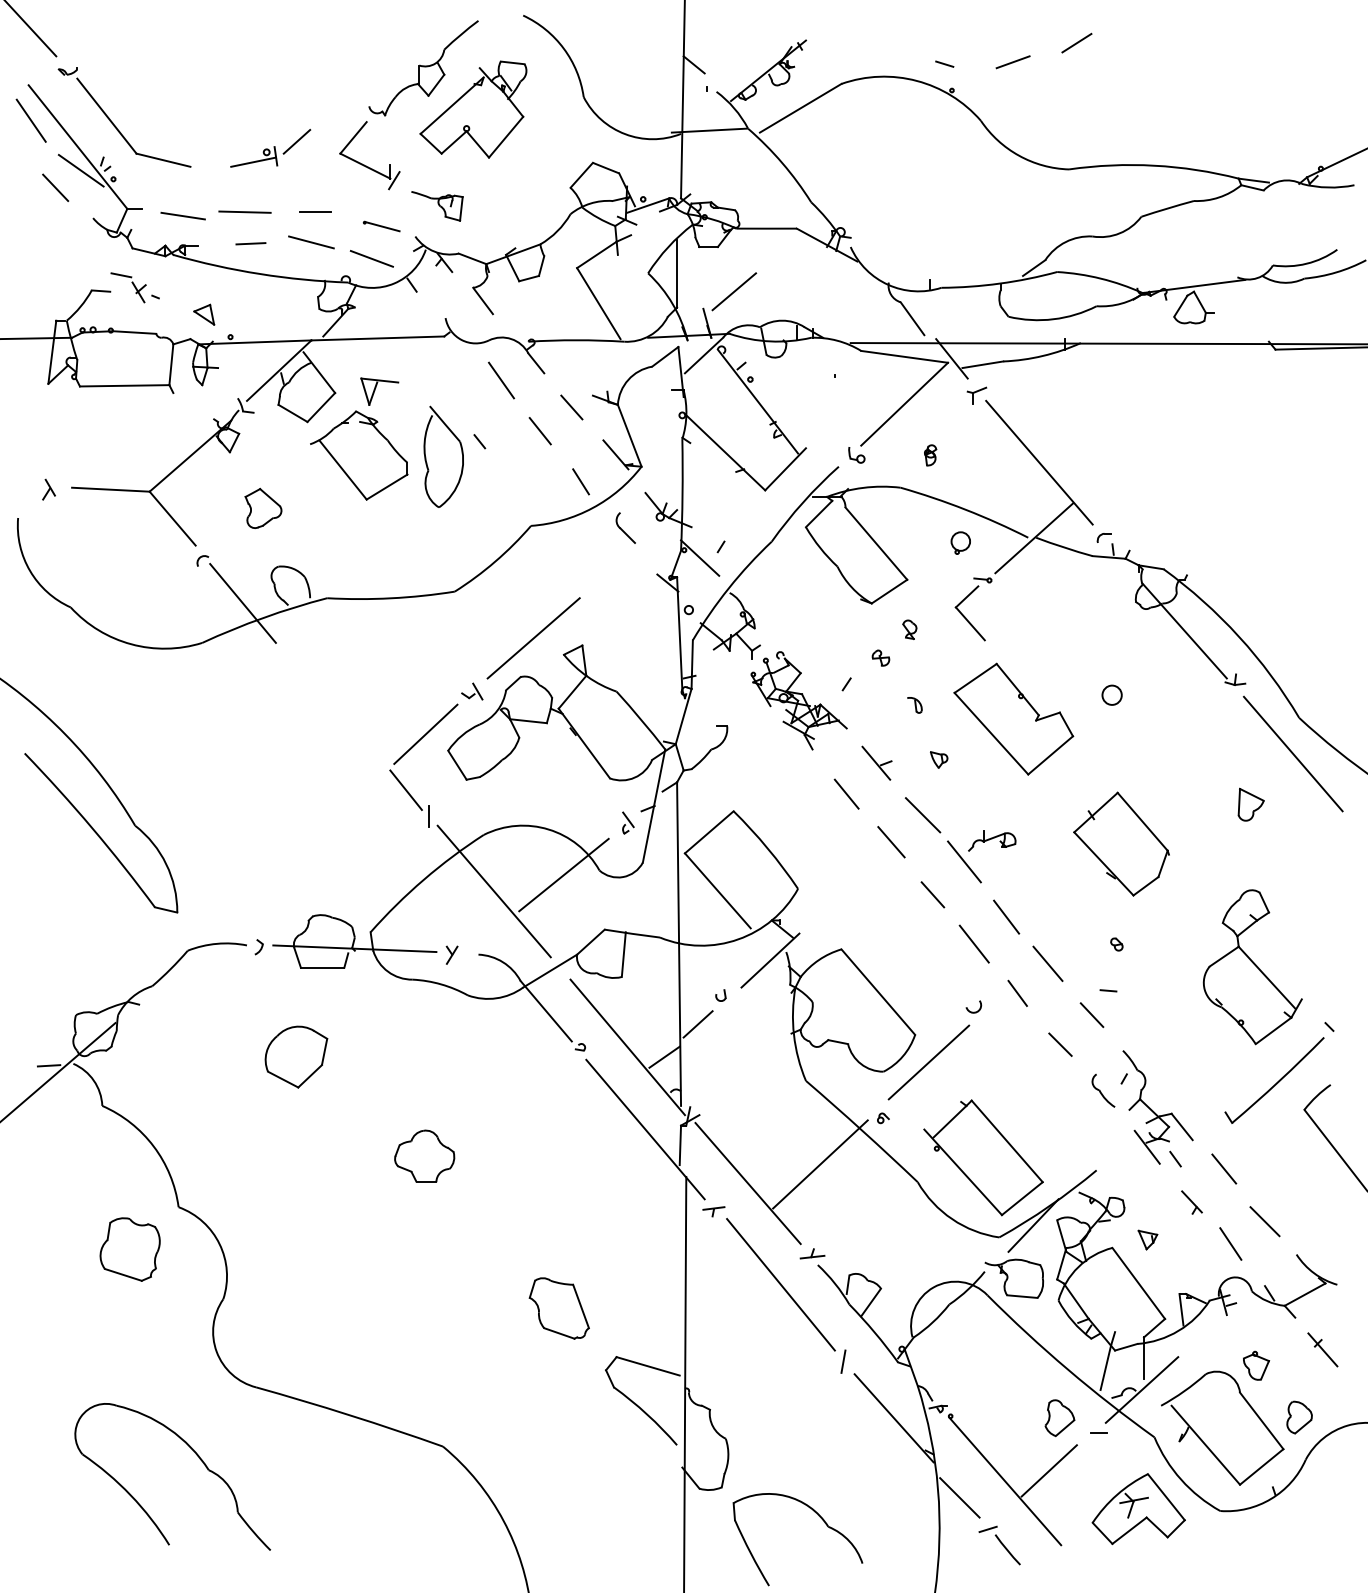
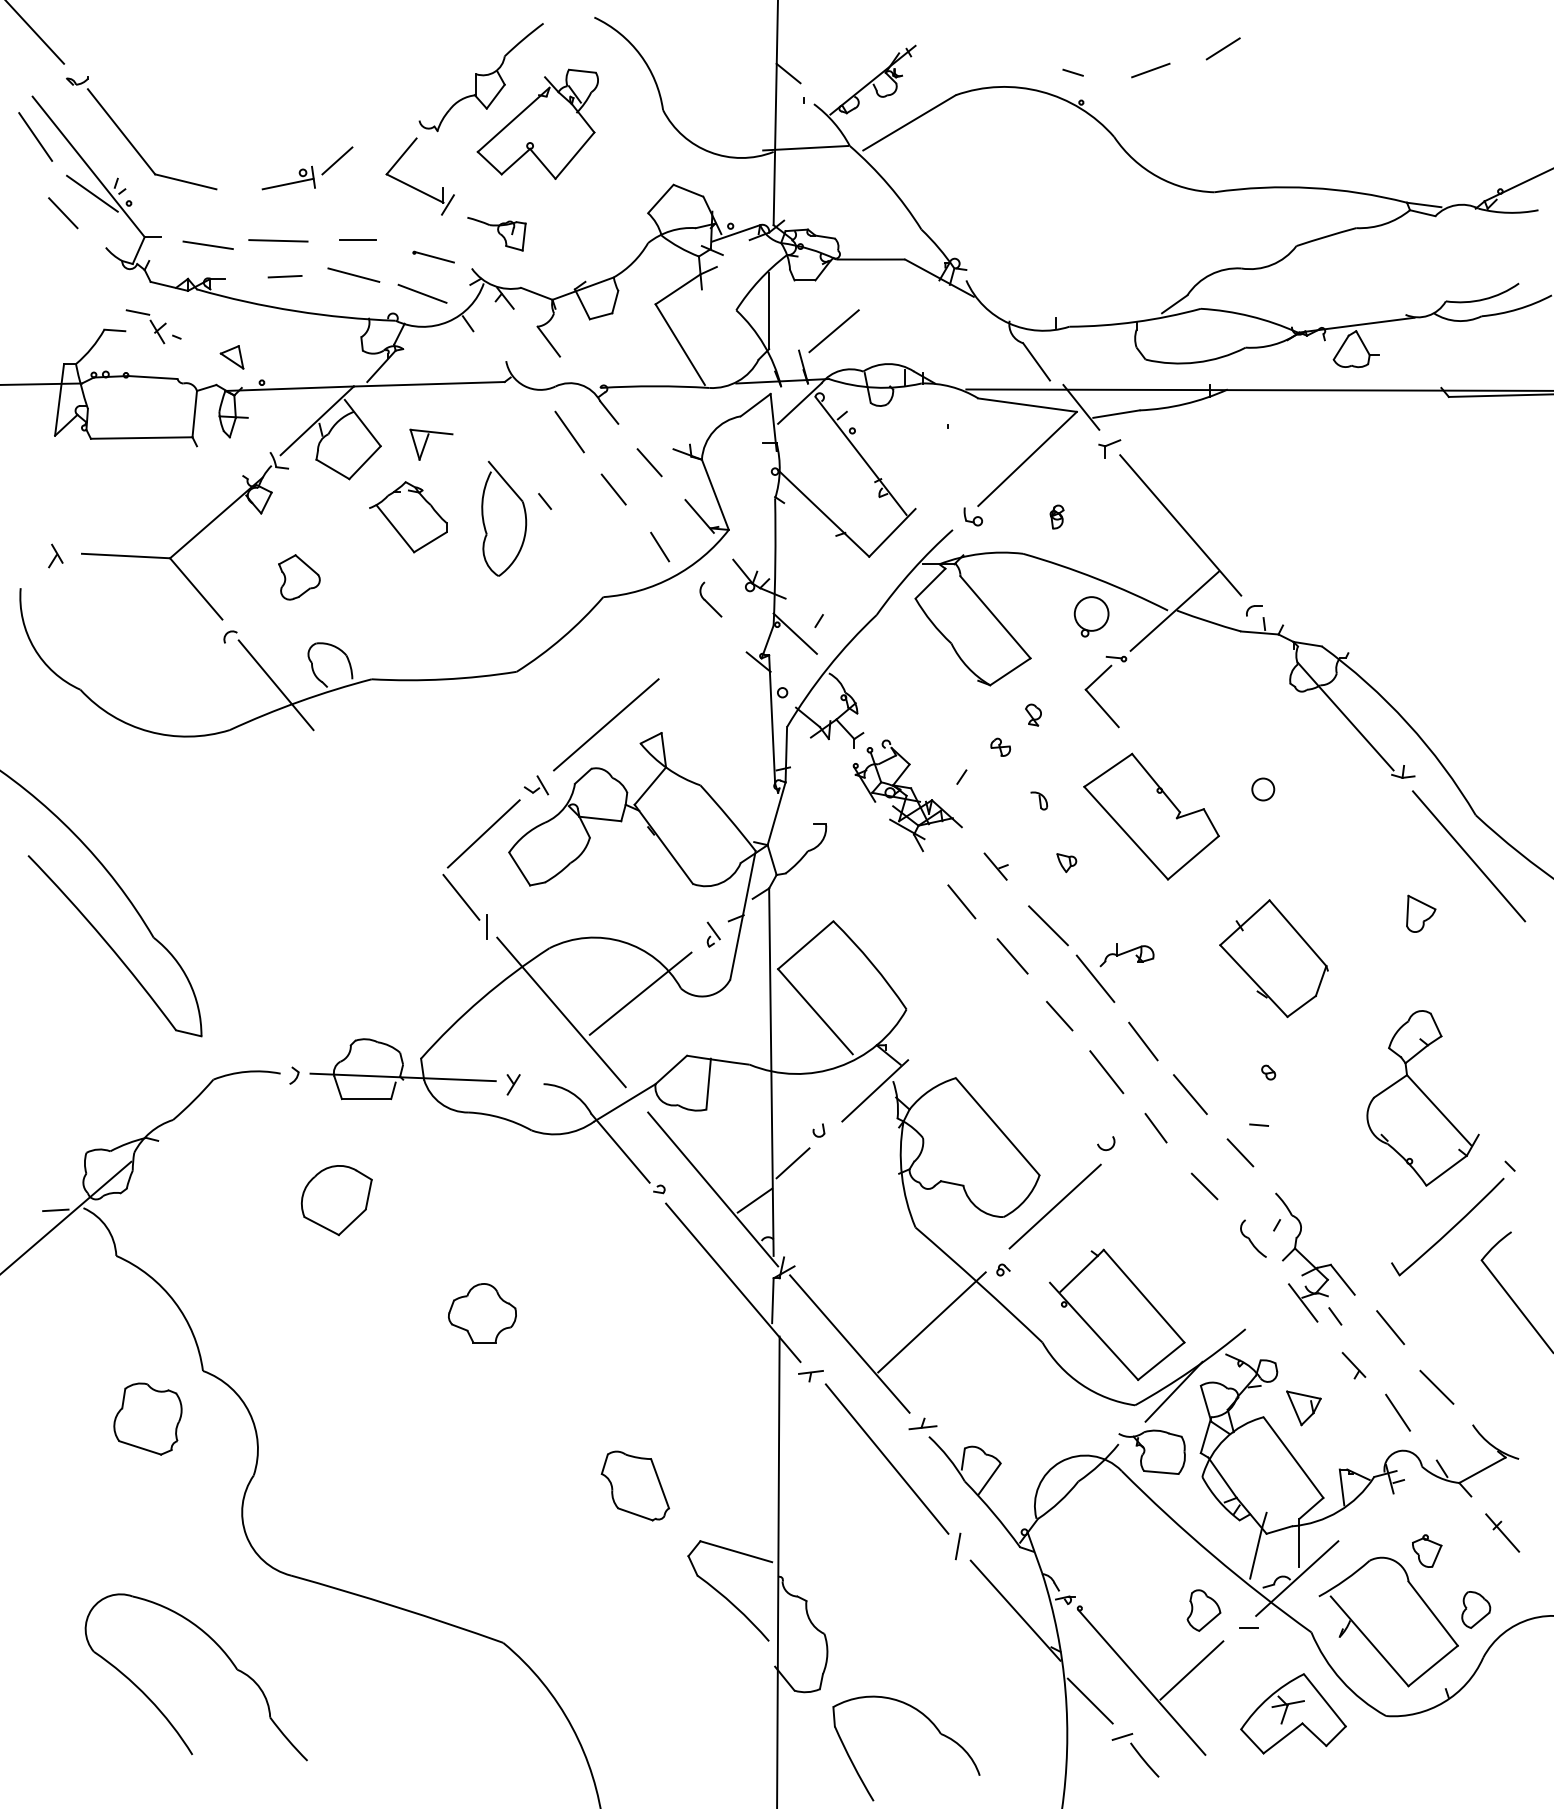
part: (359, 455) -> (408, 517), size x0.7
part: (960, 542) -> (1091, 616), size x1.6
part: (876, 762) -> (995, 865), size x0.7
part: (1147, 1239) -> (1303, 1407), size x1.6

